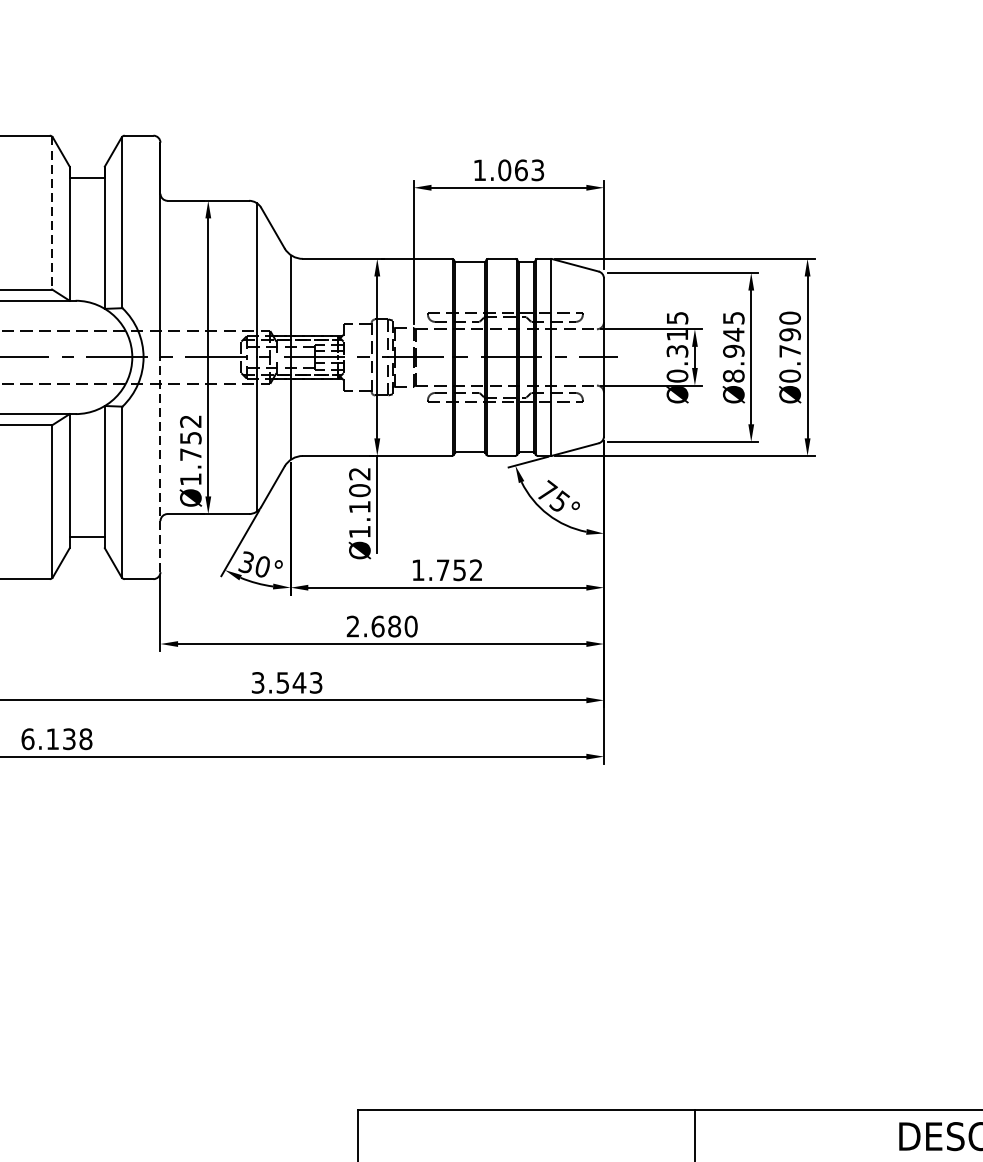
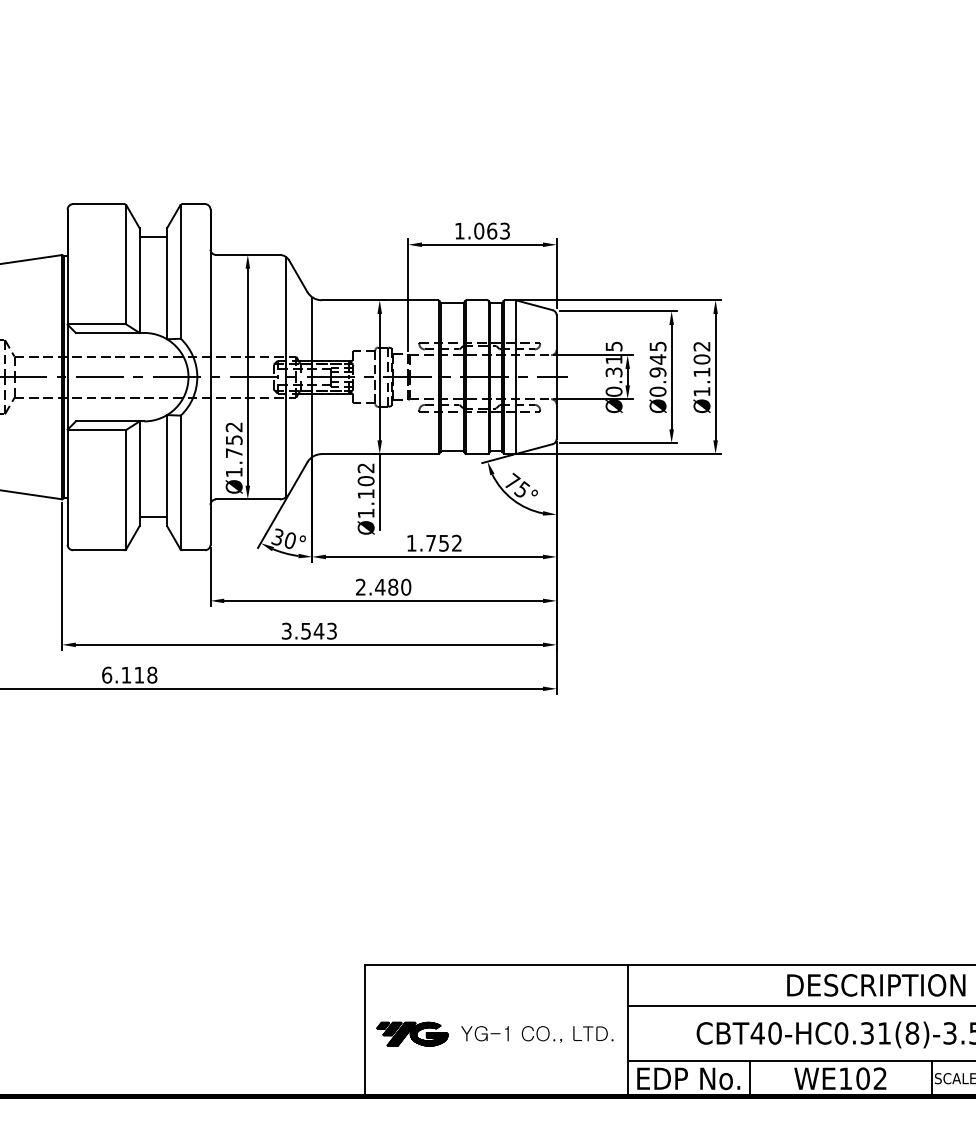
line: (51, 213) -> (125, 264), dashed -> solid
text: (789, 346) -> (701, 368), Ø0.790 -> Ø1.102
text: (733, 375) -> (657, 391), Ø8.945 -> Ø0.945
line: (160, 464) -> (210, 460), dashed -> solid
text: (376, 625) -> (379, 586), 2.680 -> 2.480
text: (69, 738) -> (139, 674), 6.138 -> 6.118

